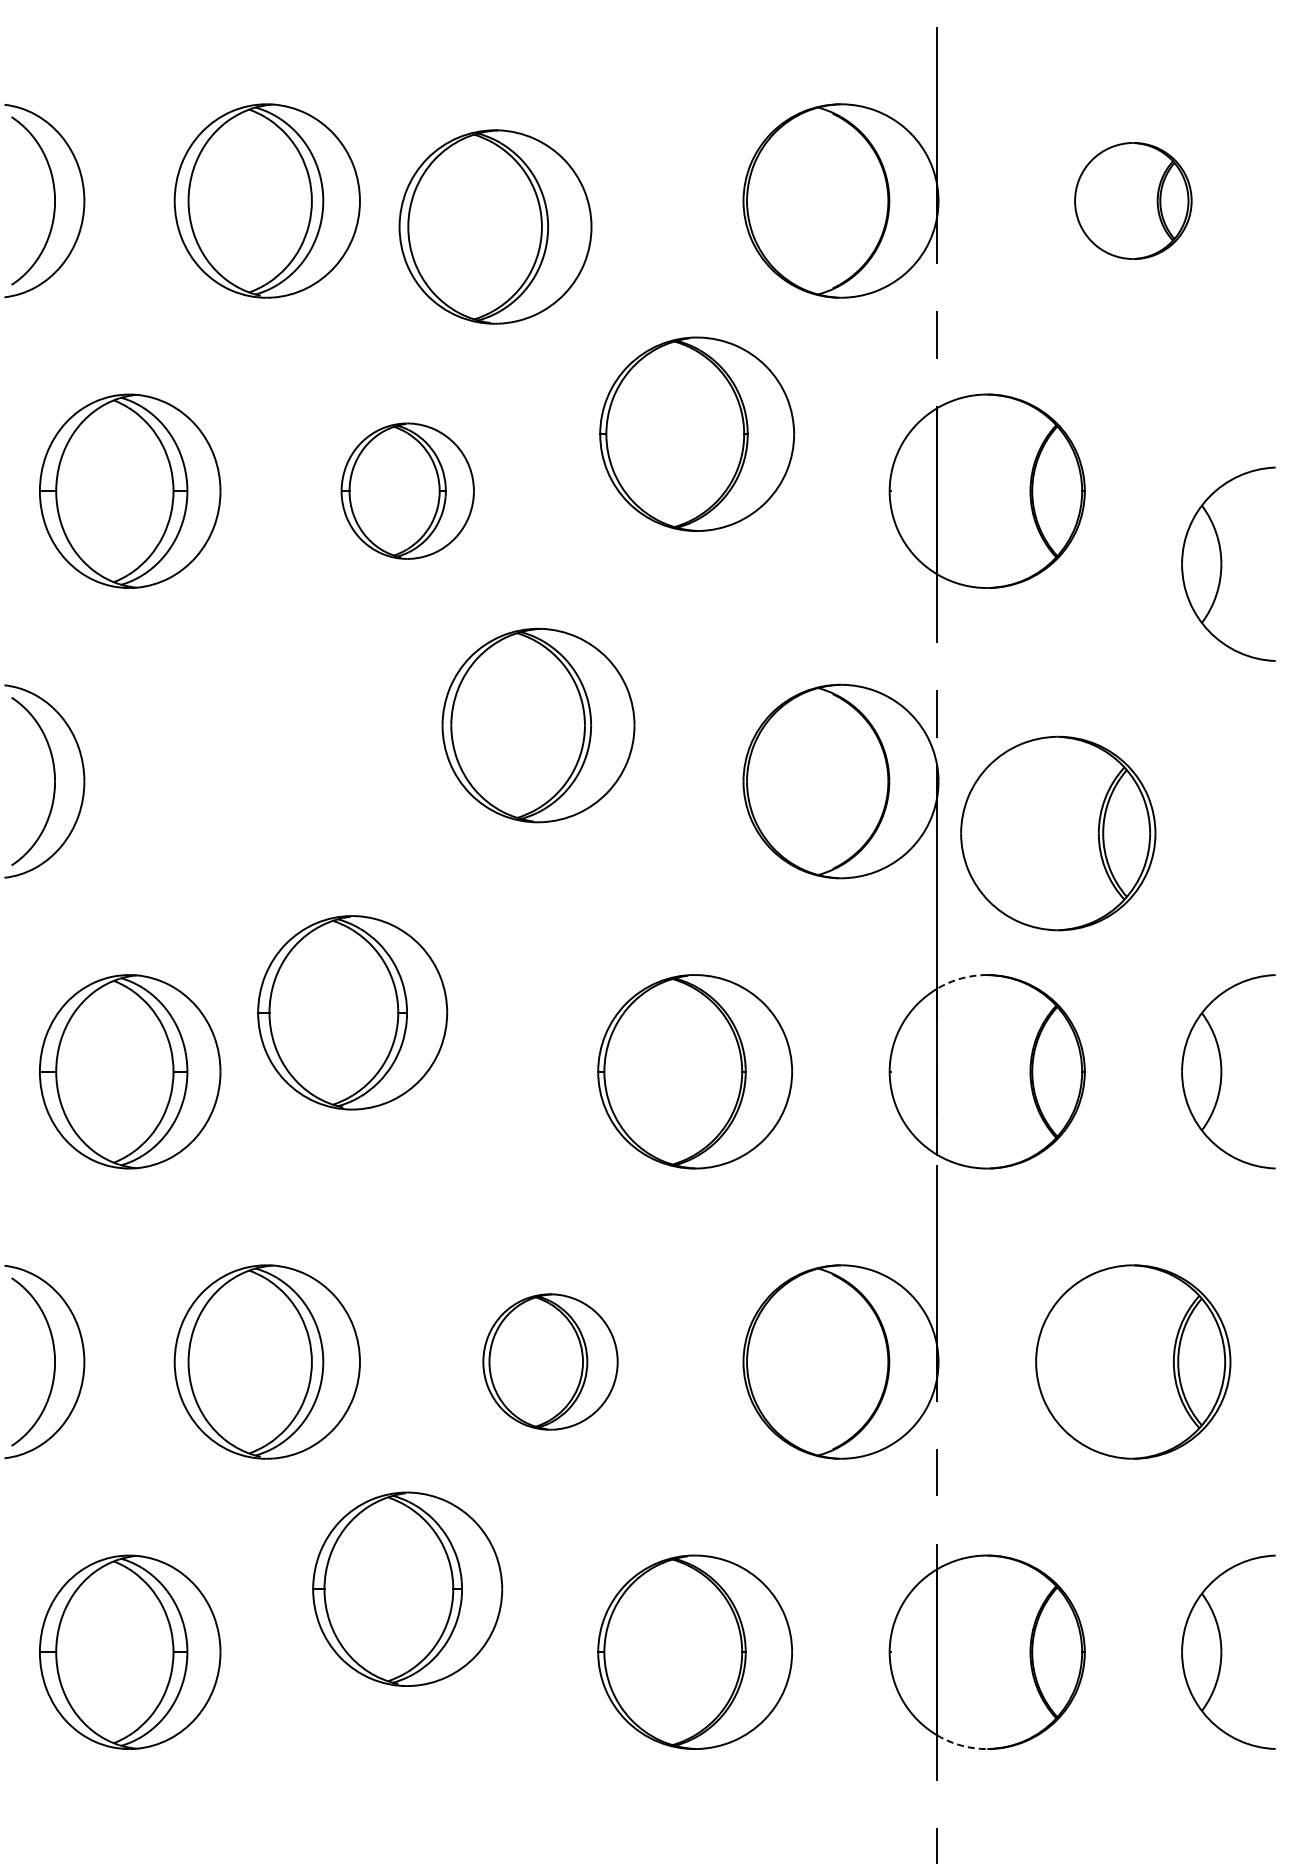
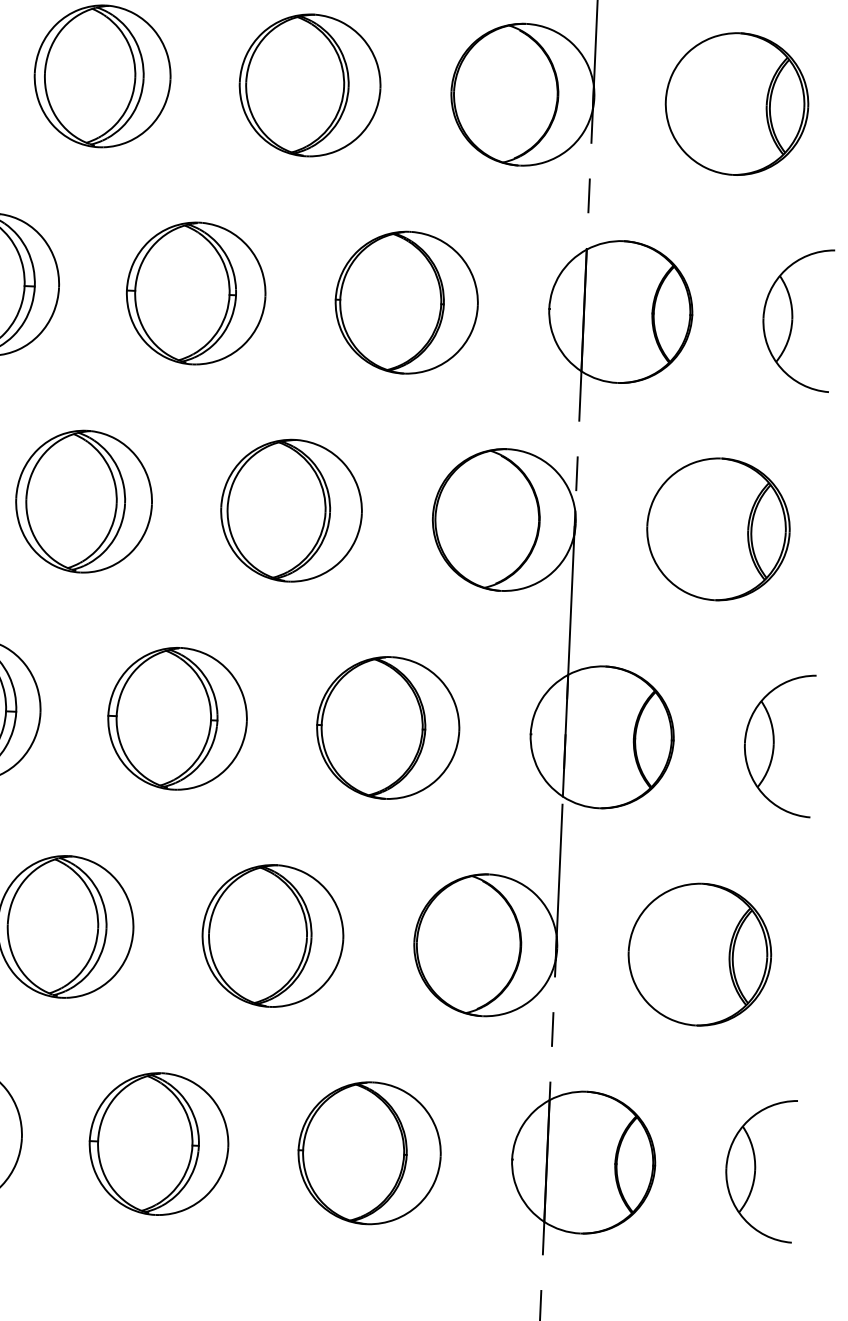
part: (1133, 200) -> (737, 103), size x1.67
part: (495, 226) -> (310, 85), moved
part: (696, 433) -> (406, 302), moved
part: (407, 490) -> (196, 292), size x1.43
part: (1228, 563) -> (797, 319), moved
part: (538, 725) -> (291, 510), moved
part: (266, 781) -> (83, 501), added
part: (1058, 833) -> (718, 529), moved
arc: (961, 978) -> (586, 668), dashed -> solid
part: (352, 1012) -> (177, 718), moved
part: (550, 1361) -> (272, 935), size x1.43
part: (407, 1588) -> (158, 1143), moved
arc: (961, 1745) -> (561, 1230), dashed -> solid

